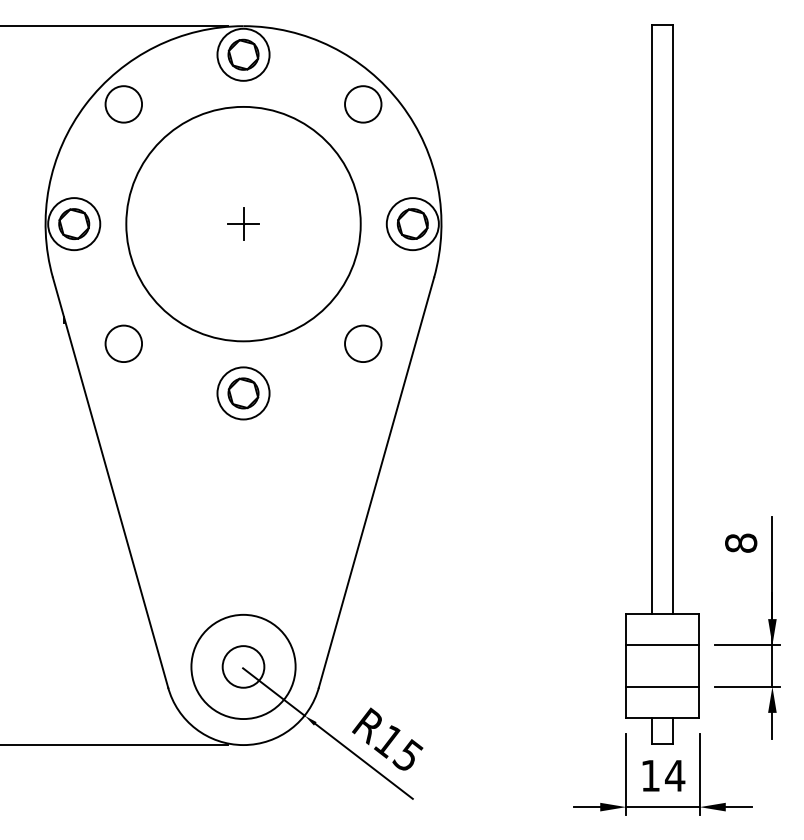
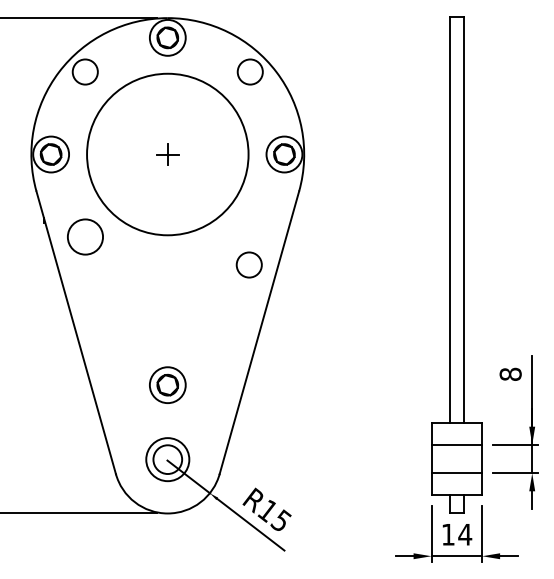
circle: (122, 343) -> (84, 236), size x1.4
circle: (362, 343) -> (248, 264), moved
part: (243, 392) -> (167, 384), moved
circle: (243, 666) -> (167, 459), size x0.6

